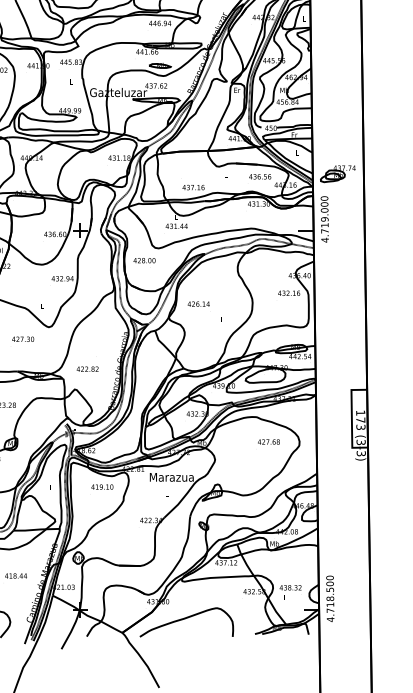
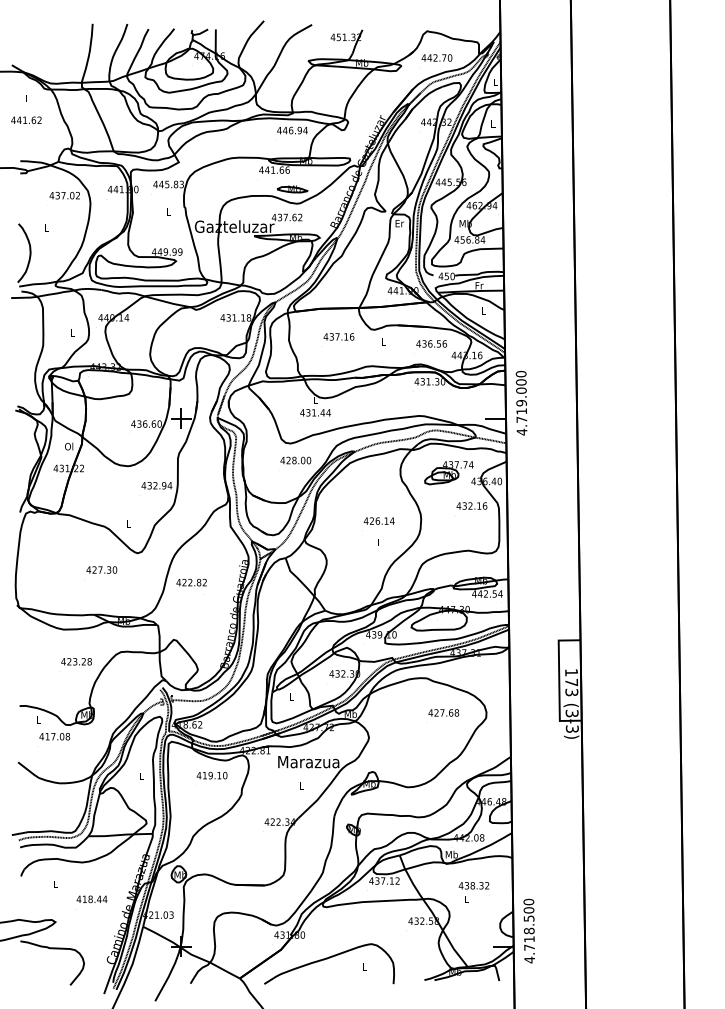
part: (337, 174) -> (448, 473), moved
text: (193, 187) -> (338, 336), moved
text: (144, 260) -> (295, 460), moved
text: (198, 303) -> (378, 520), moved
text: (87, 369) -> (191, 582), moved
text: (290, 592) -> (473, 892), moved

